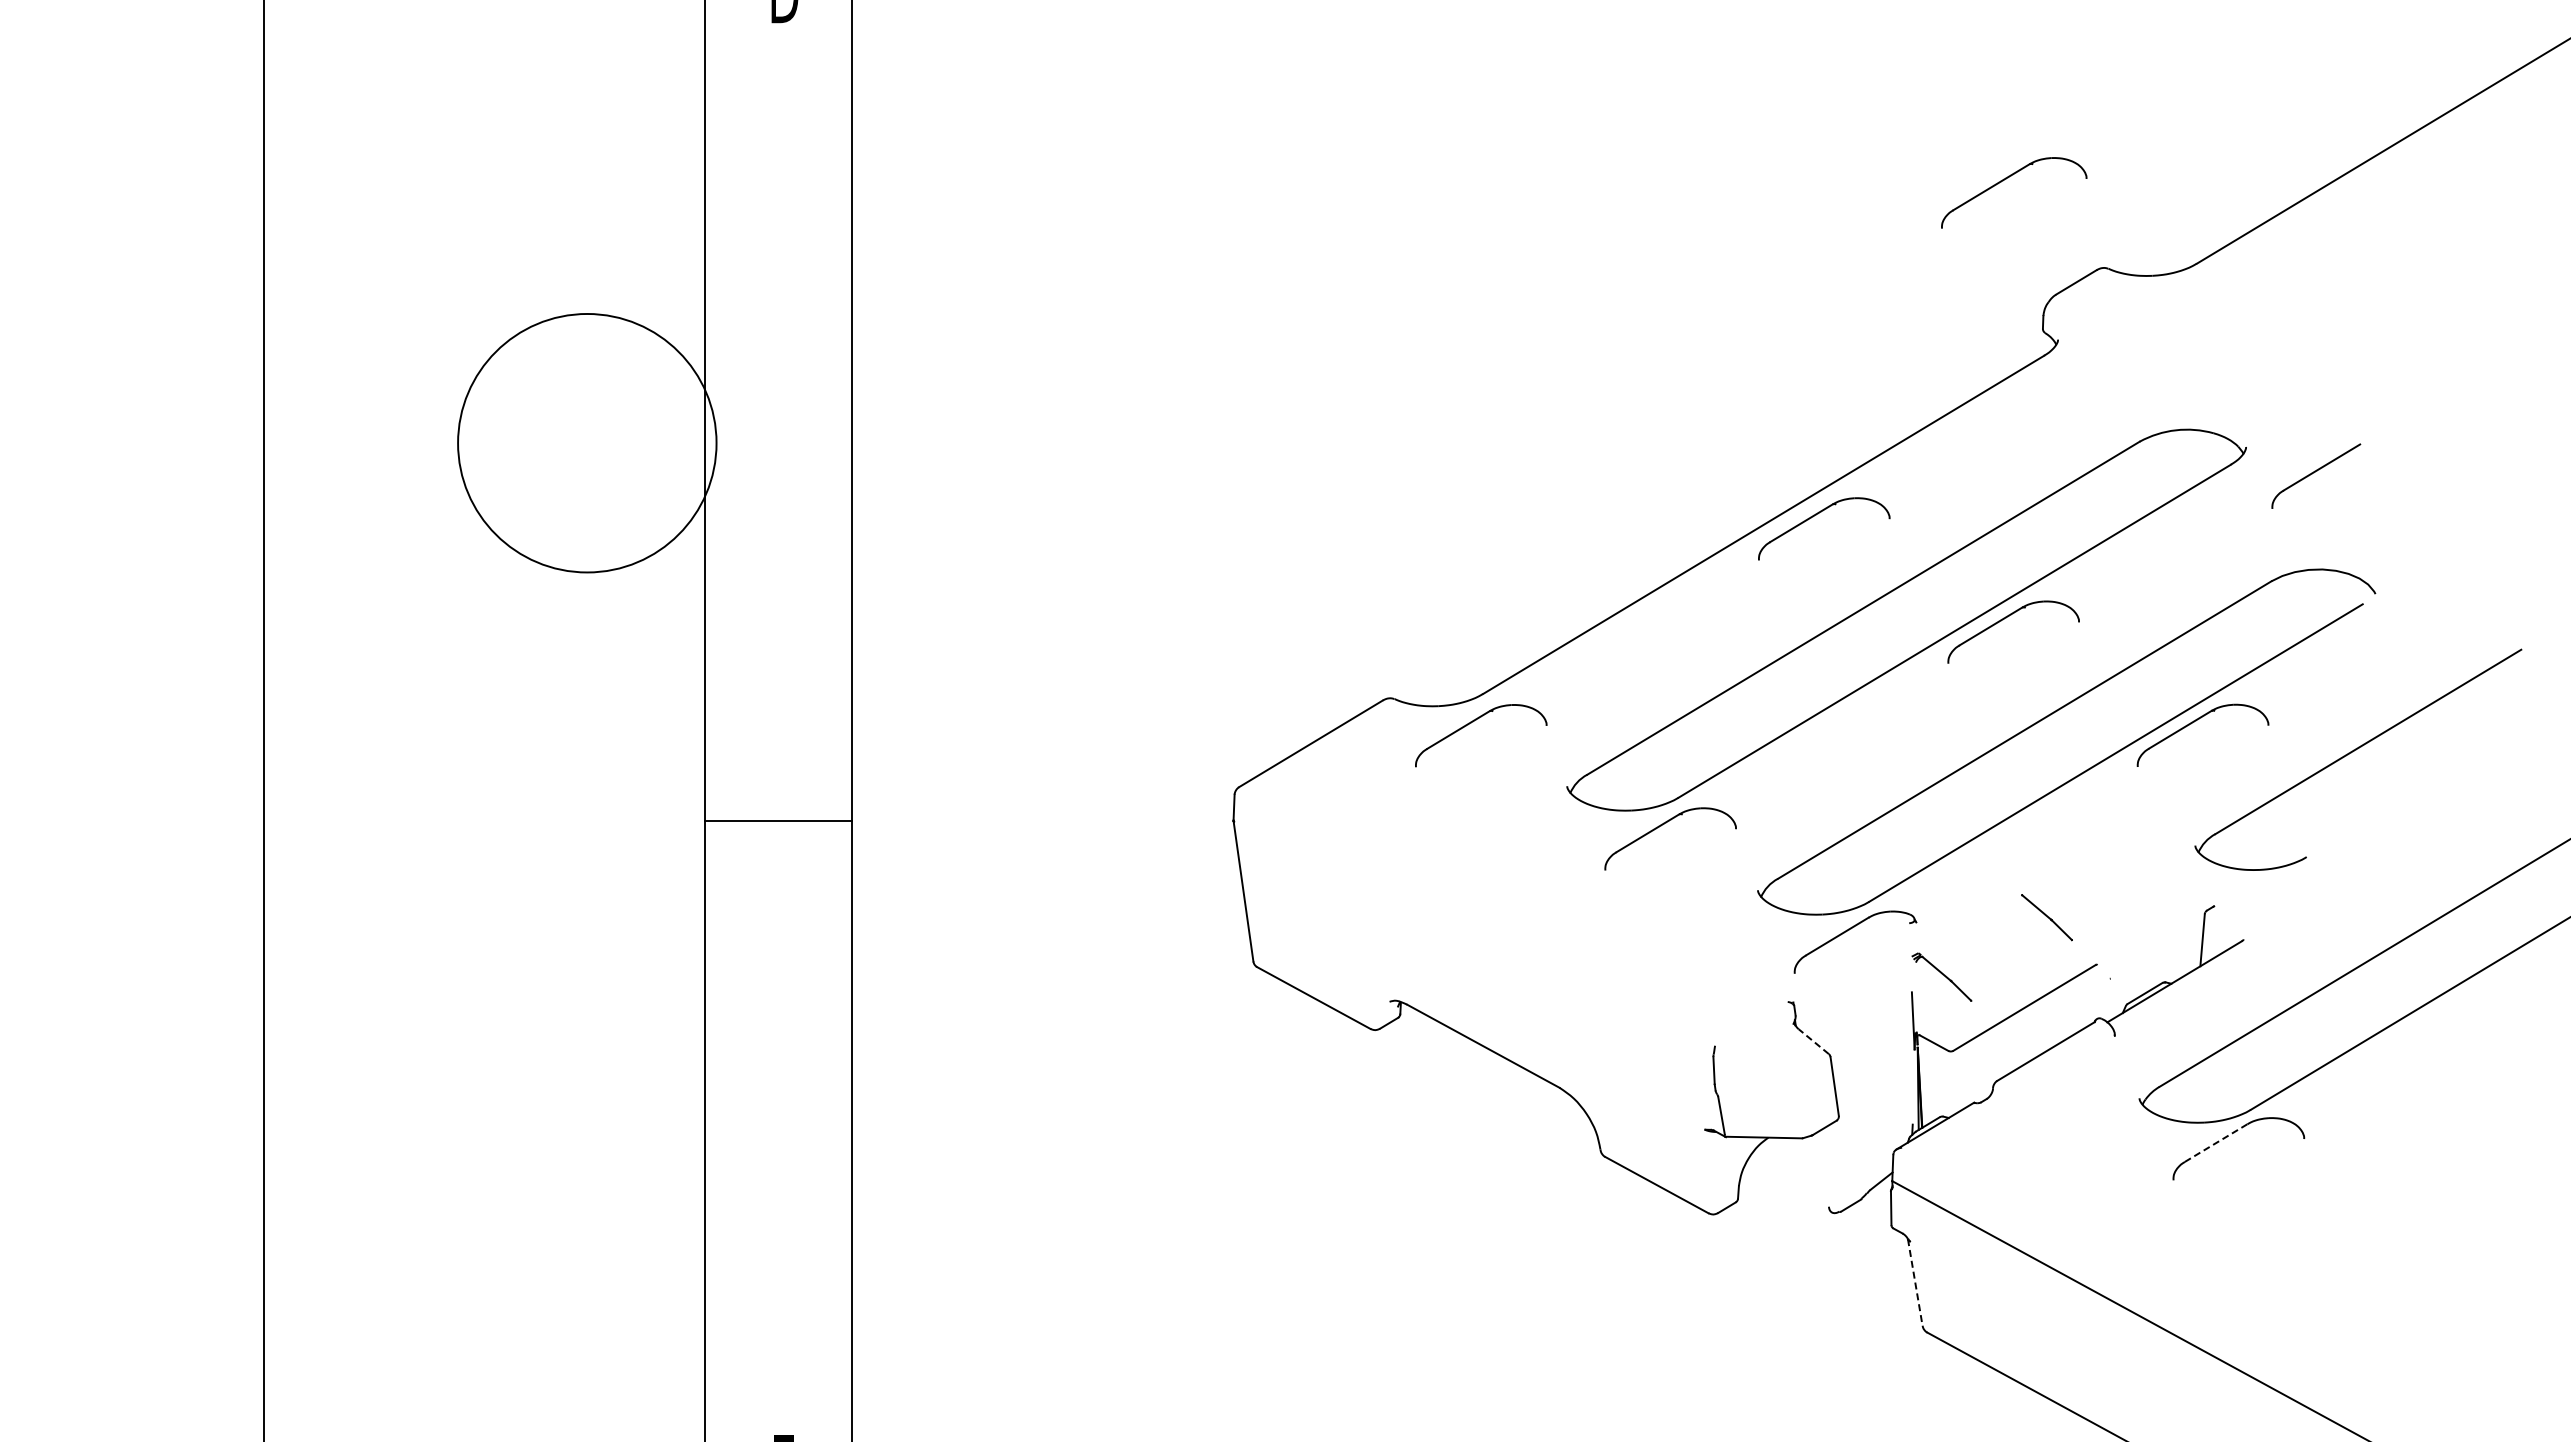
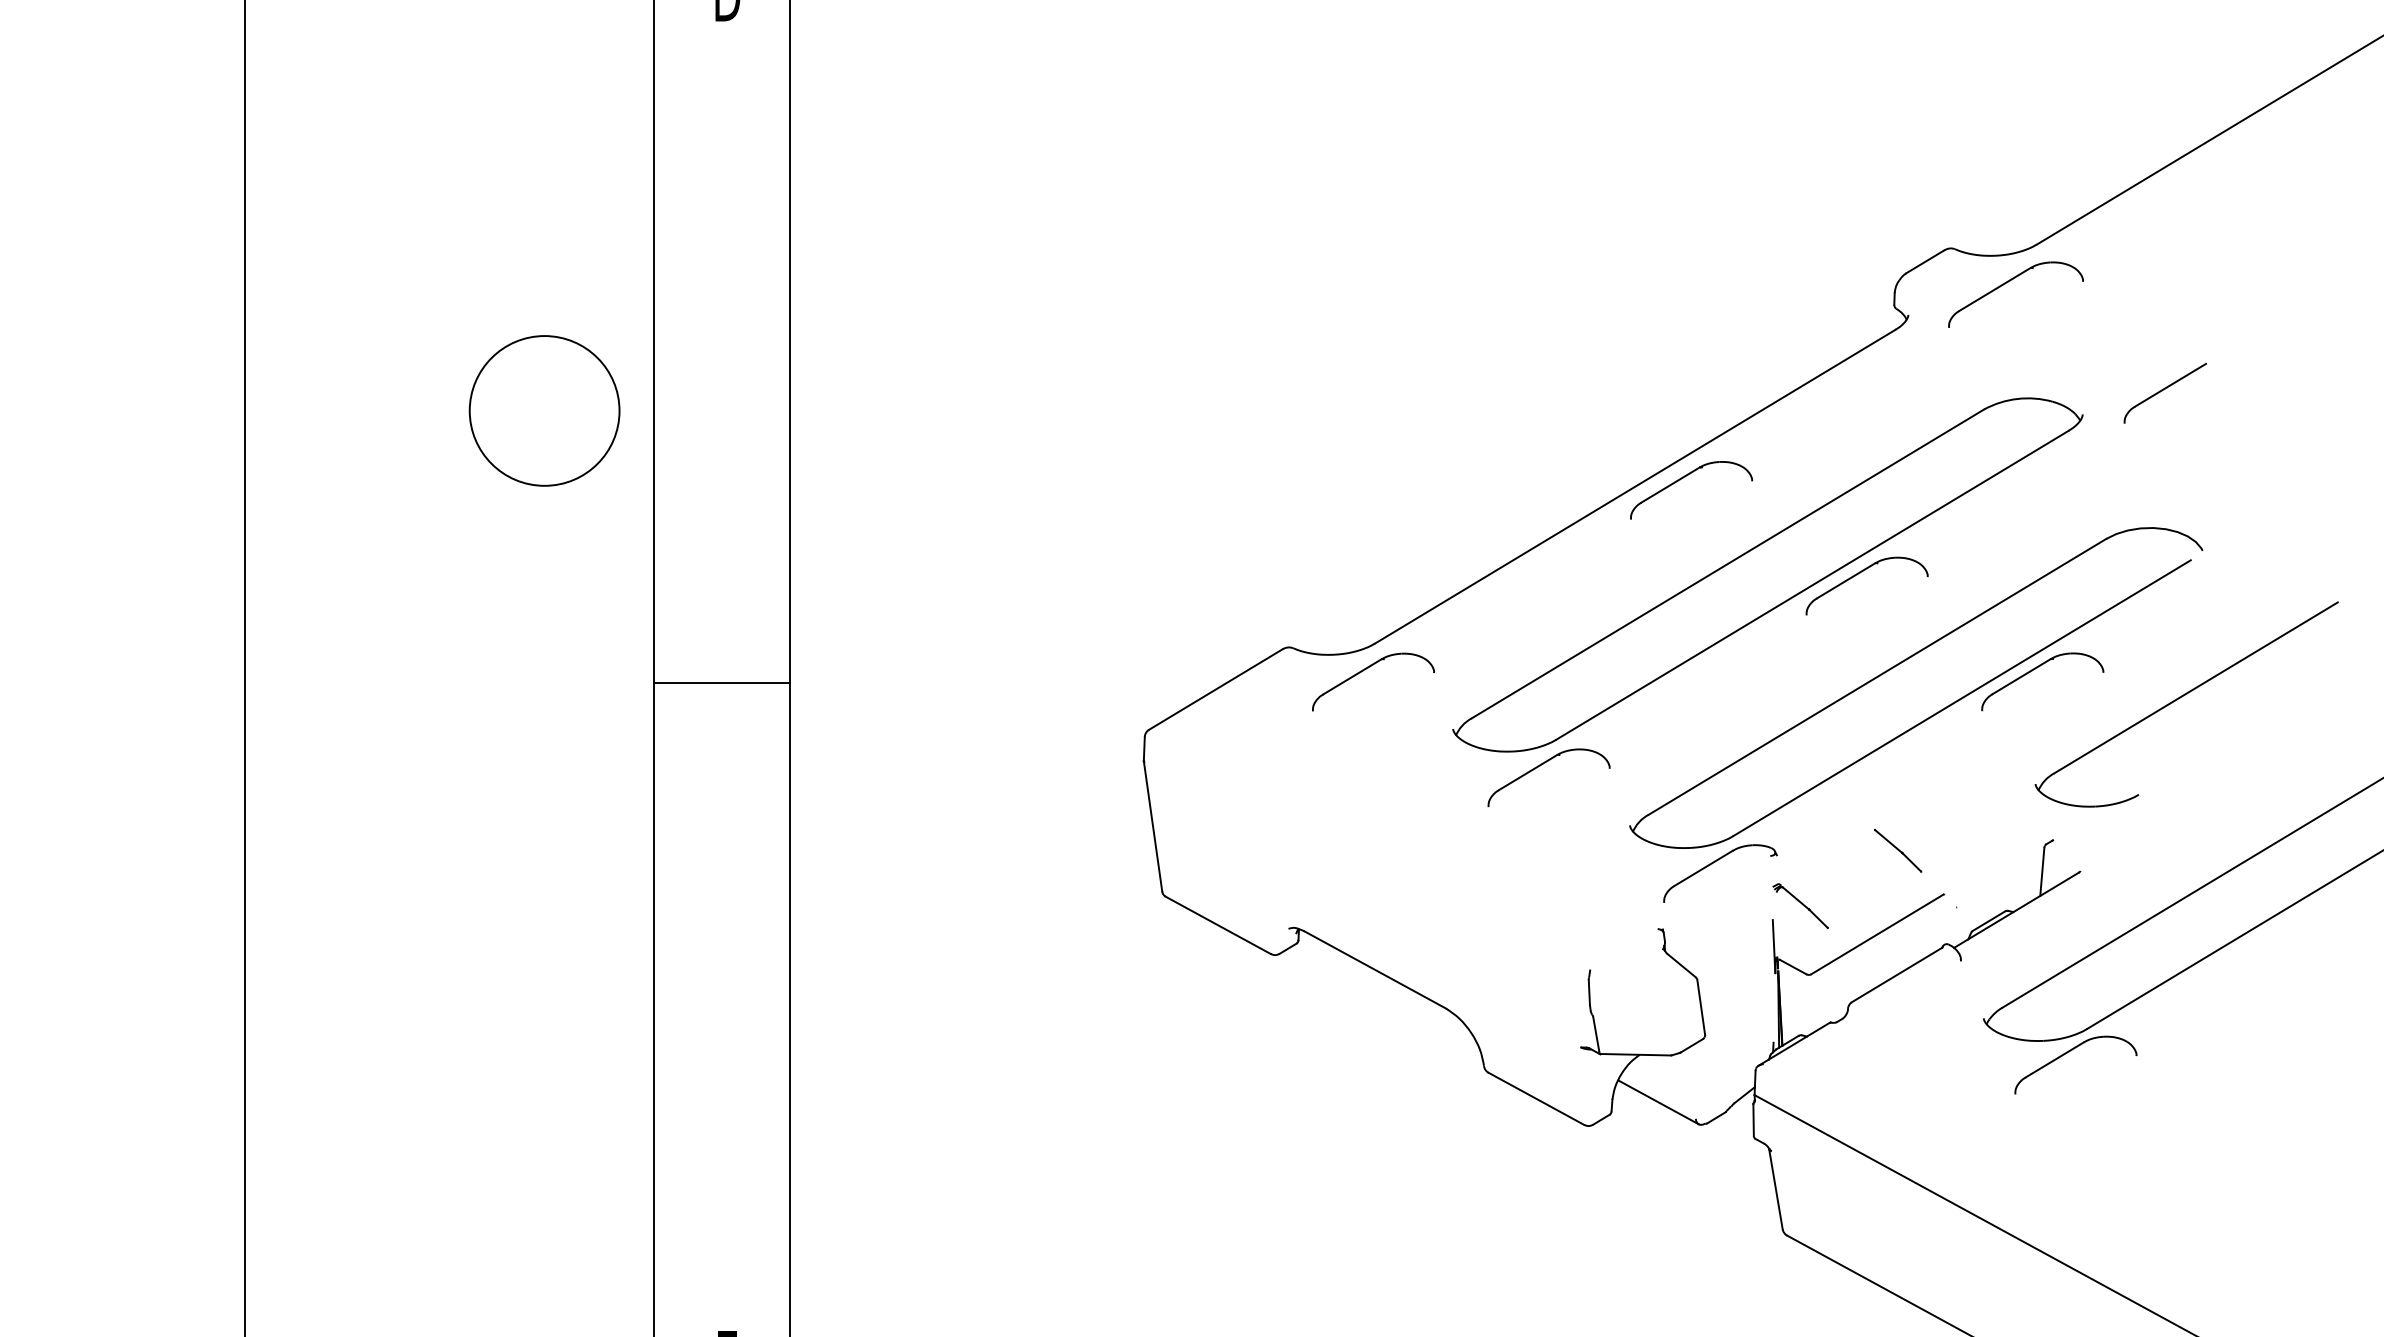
part: (2008, 178) -> (2010, 281), moved
circle: (587, 443) -> (544, 411), size x0.62
part: (2316, 475) -> (2165, 392), moved
line: (777, 820) -> (720, 682), moved
line: (1813, 1041) -> (1681, 965), dashed -> solid
line: (2216, 1143) -> (2055, 1060), dashed -> solid
line: (1788, 1188) -> (1658, 1101), added
line: (1915, 1282) -> (1776, 1189), dashed -> solid

